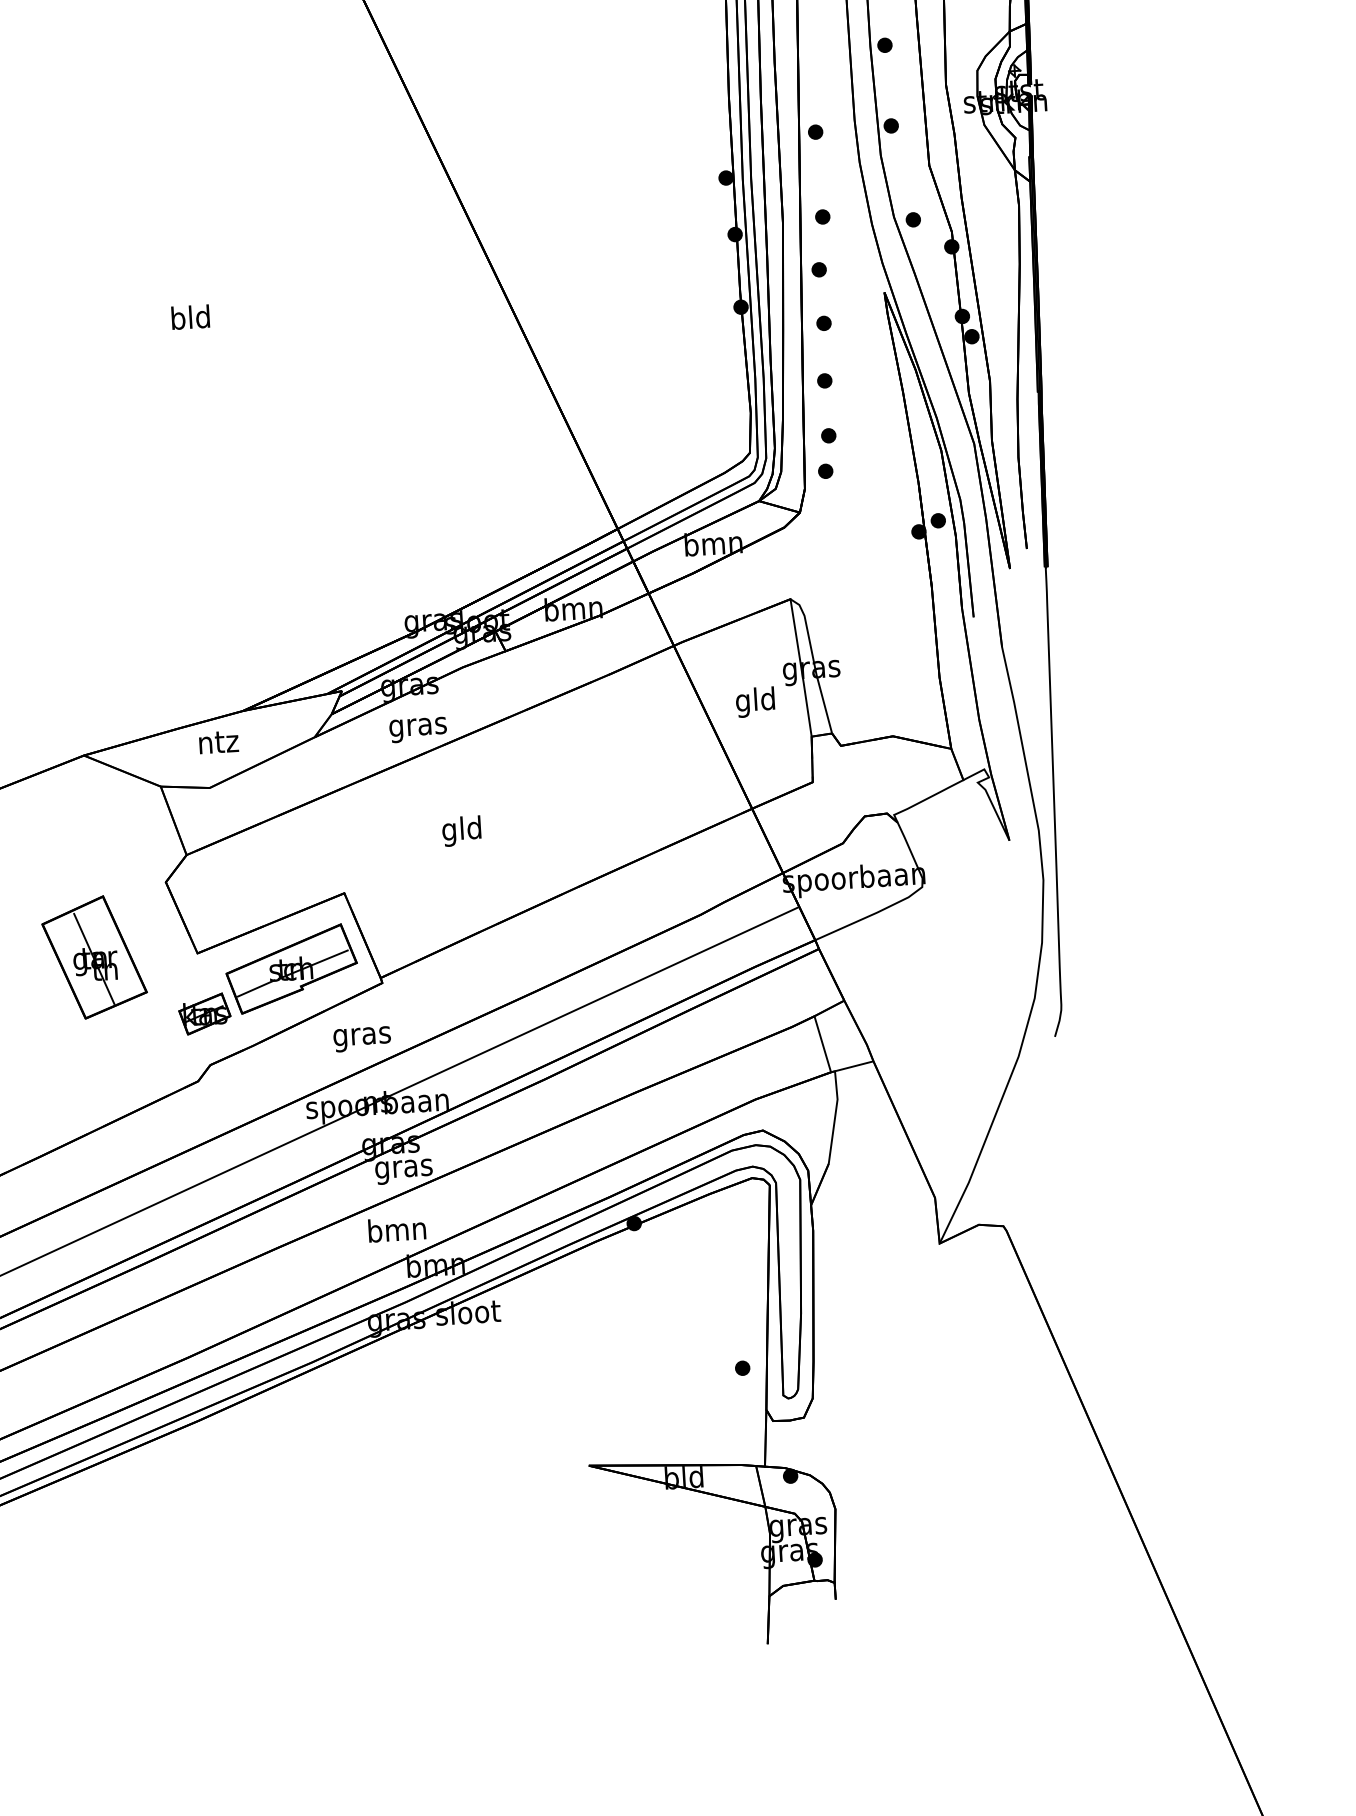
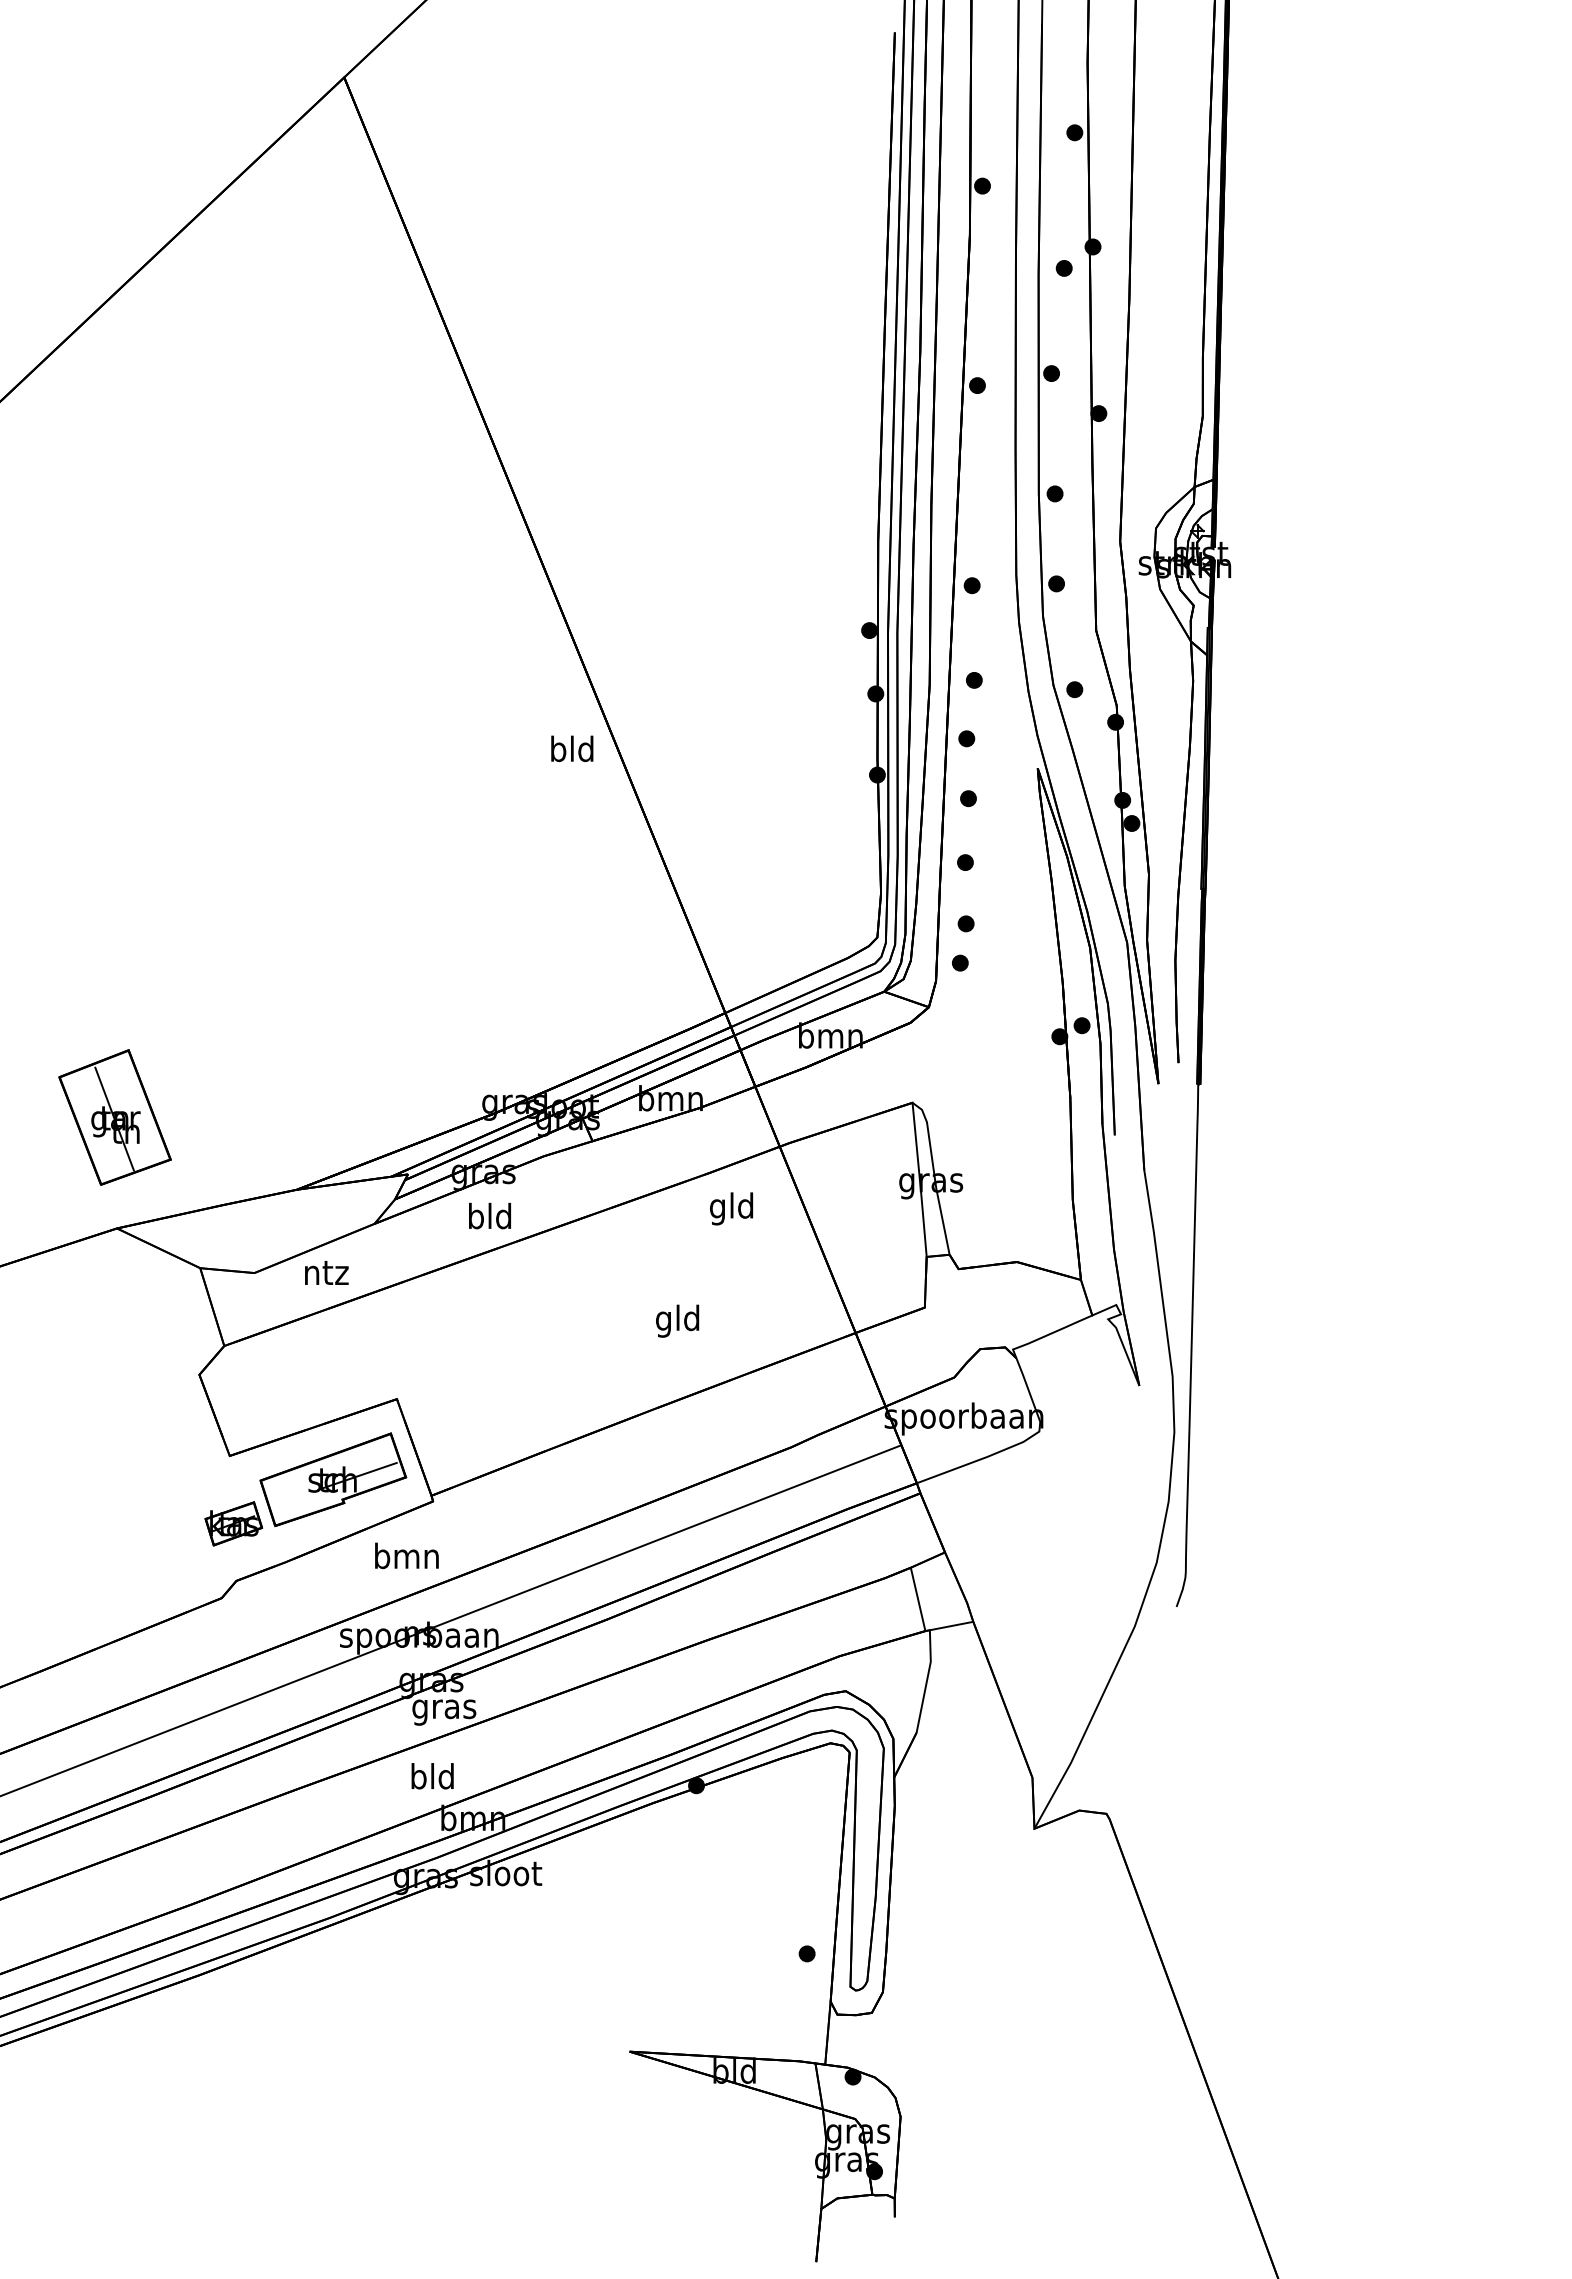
text: (190, 316) -> (572, 748), moved
text: (755, 701) -> (731, 1208), moved
text: (418, 726) -> (490, 1218), gras -> bld
text: (218, 741) -> (326, 1272), moved
text: (461, 830) -> (677, 1320), moved
part: (94, 957) -> (114, 1117), moved
line: (256, 988) -> (292, 1498), removed
text: (361, 1035) -> (406, 1558), gras -> bmn
text: (396, 1229) -> (432, 1776), bmn -> bld

